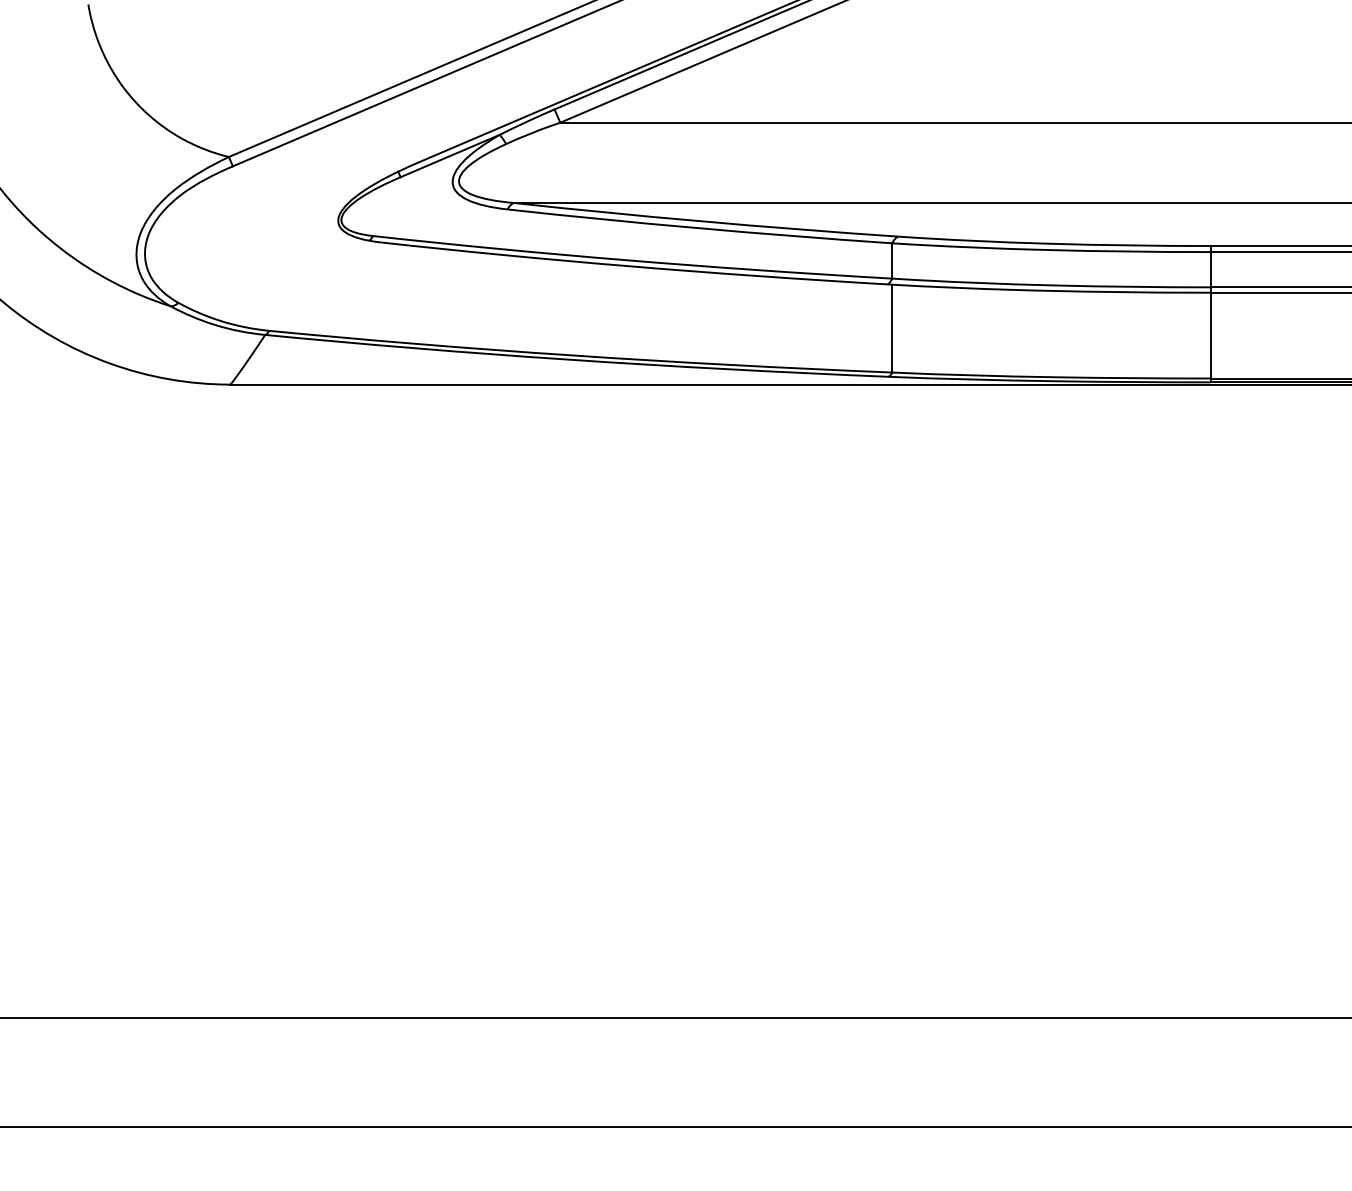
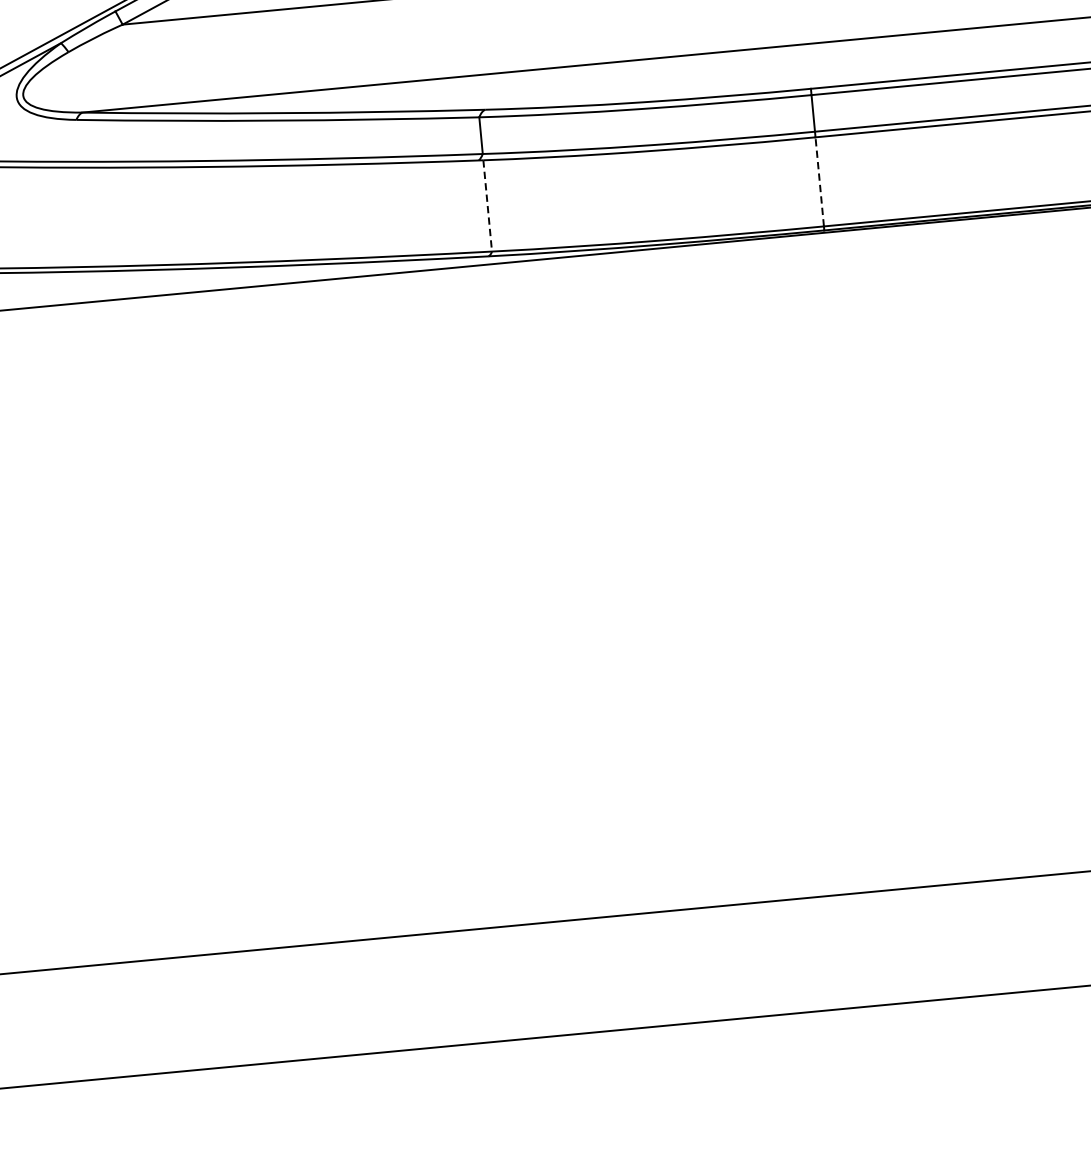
line: (892, 328) -> (487, 205), solid -> dashed
line: (1211, 335) -> (820, 181), solid -> dashed

